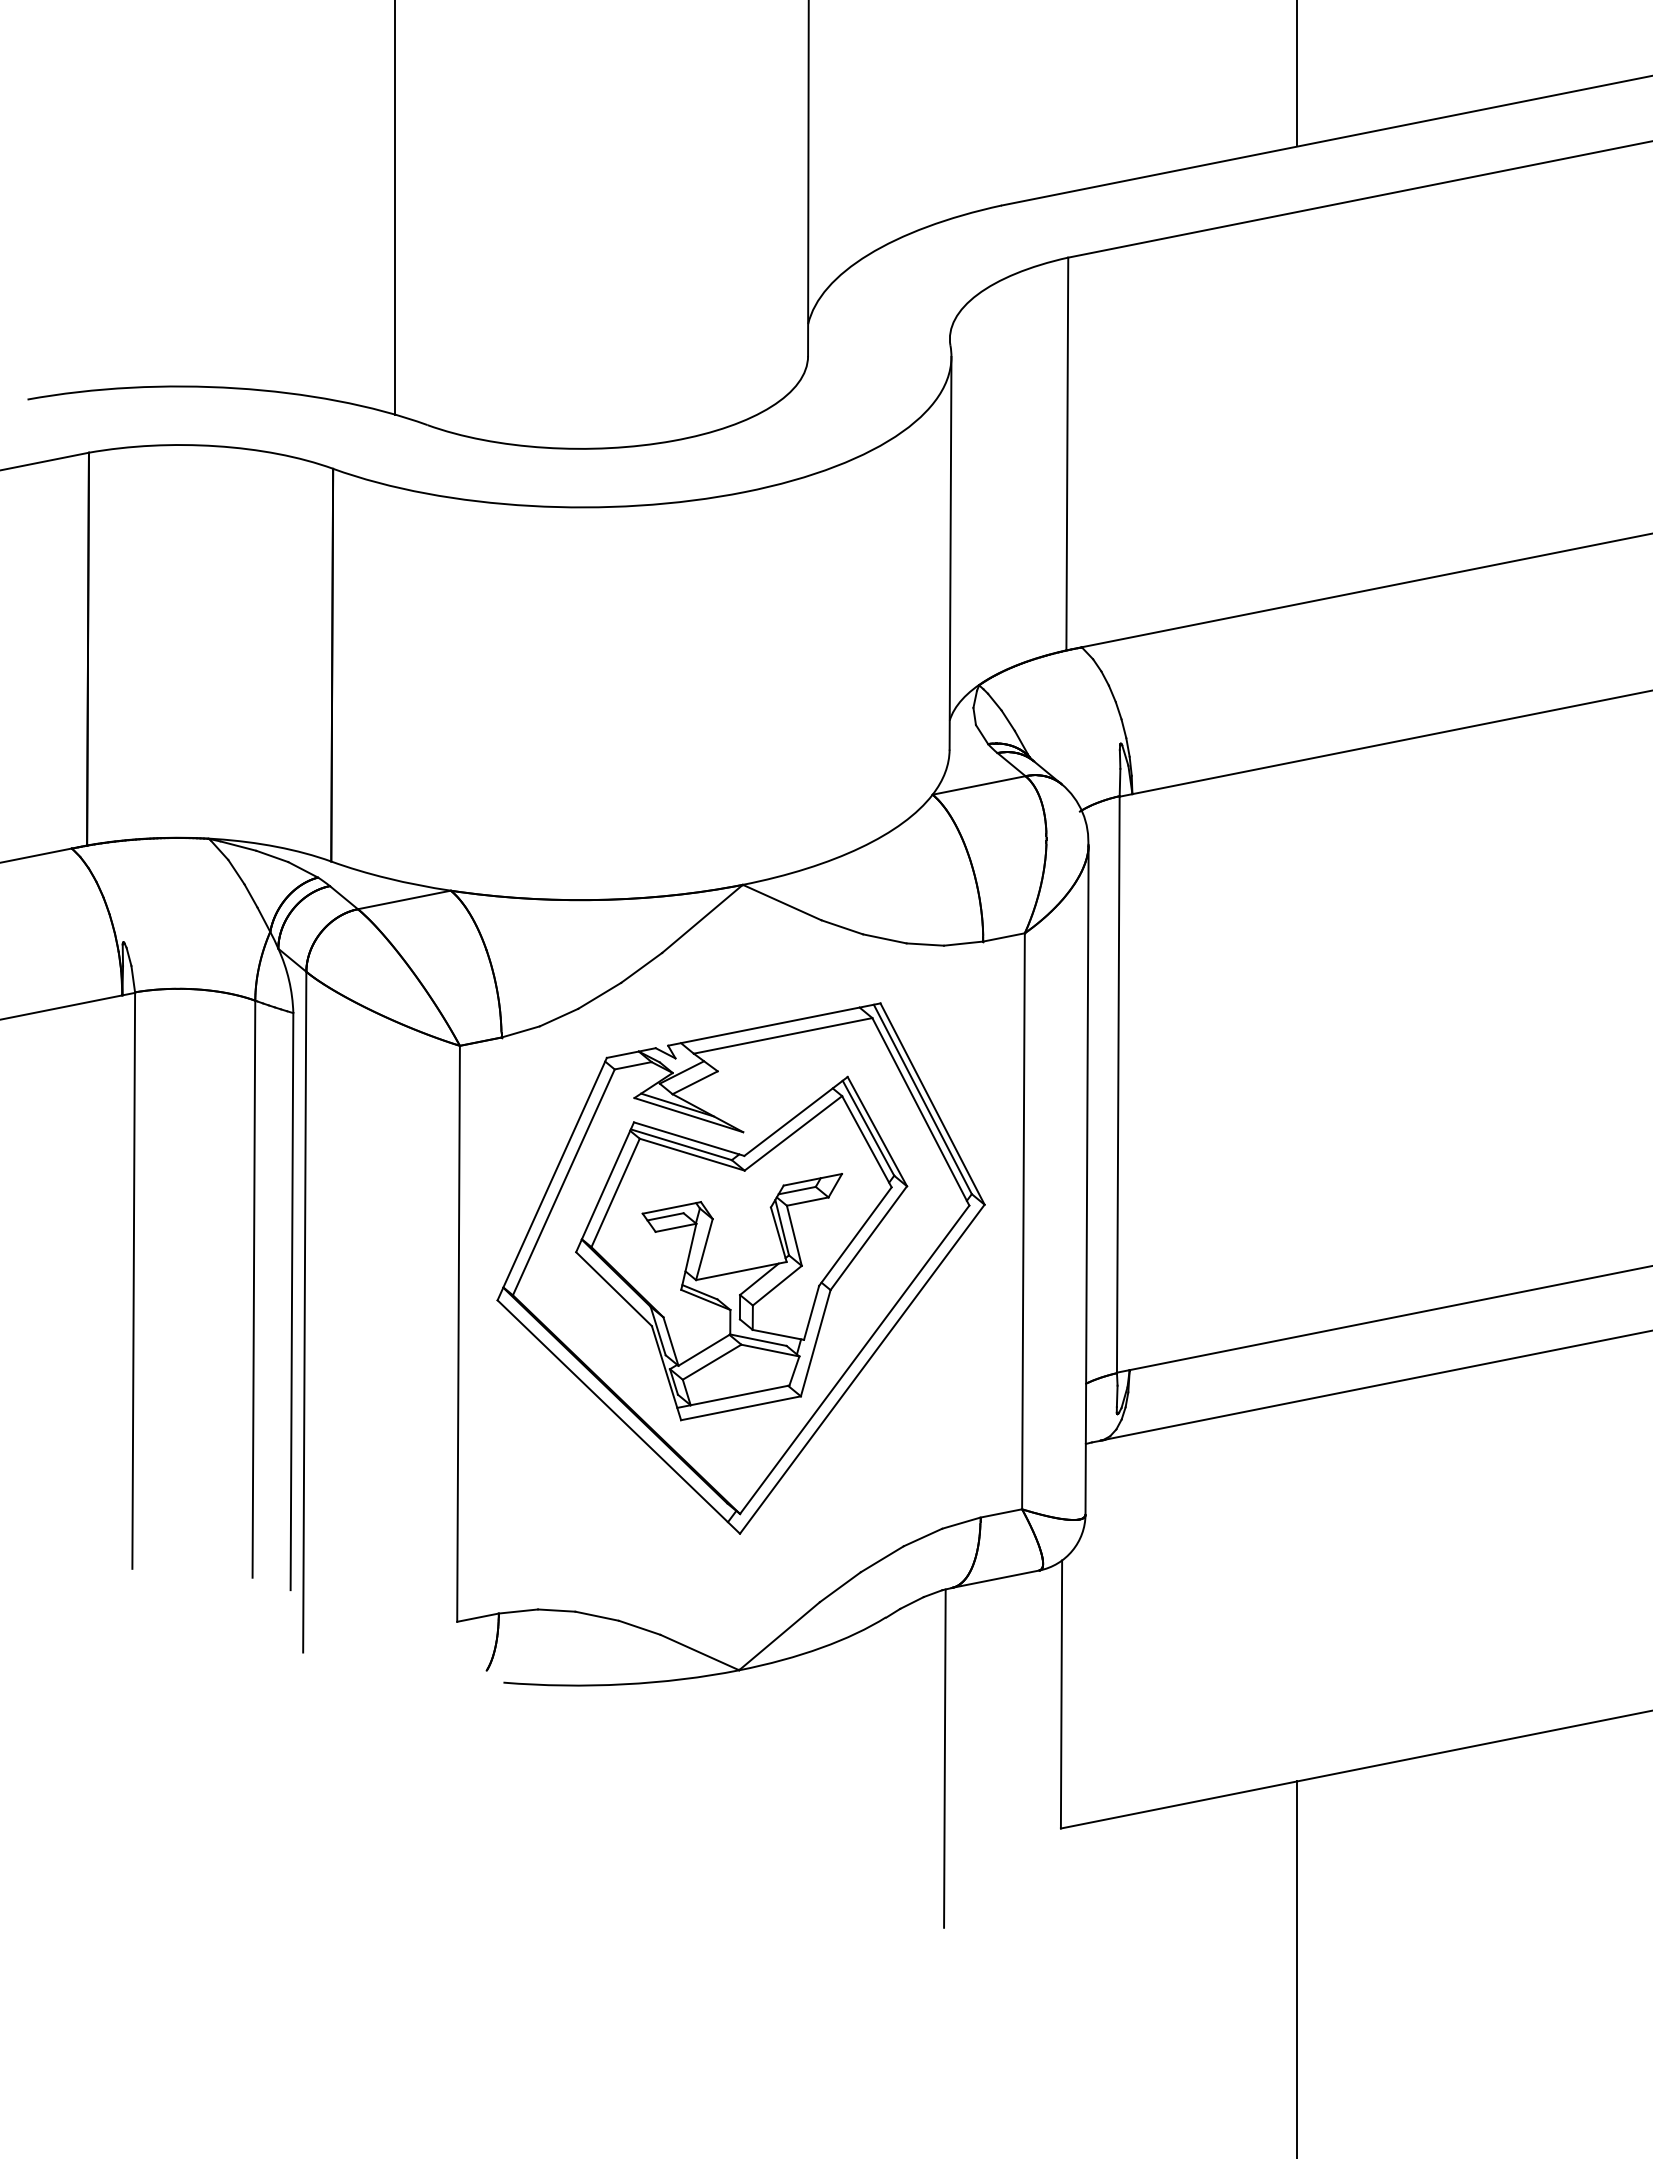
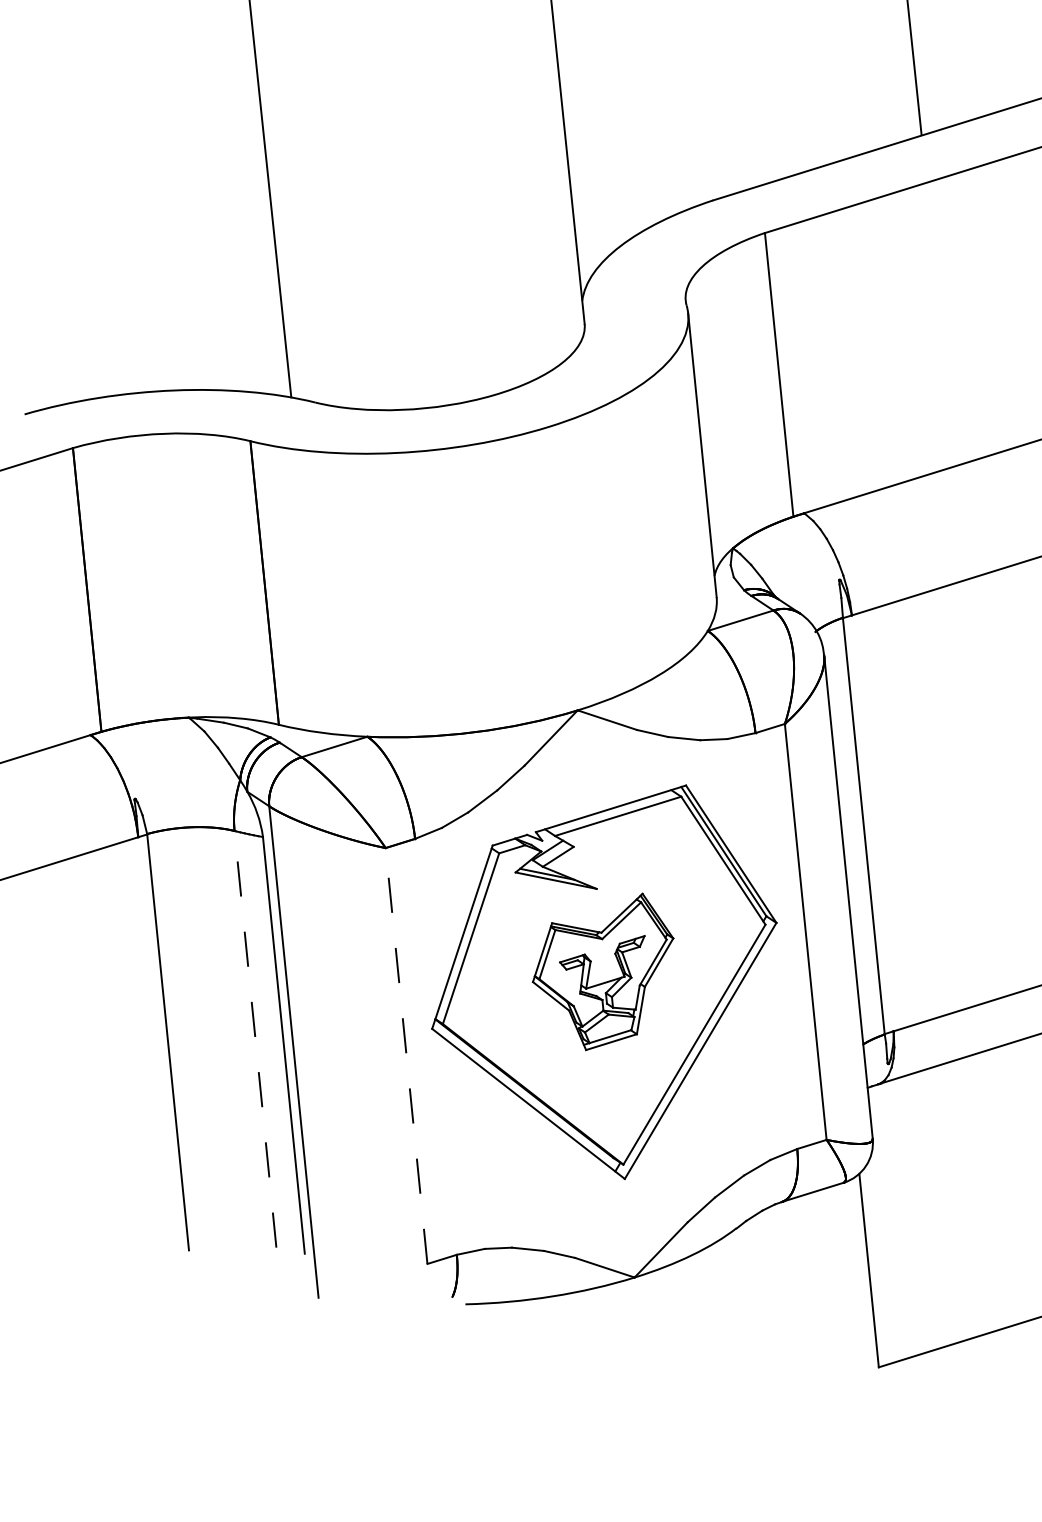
part: (741, 1248) -> (604, 972), size x0.6
line: (253, 1289) -> (255, 1039), solid -> dashed
line: (458, 1333) -> (406, 1055), solid -> dashed
line: (944, 1758) -> (789, 1325), removed

